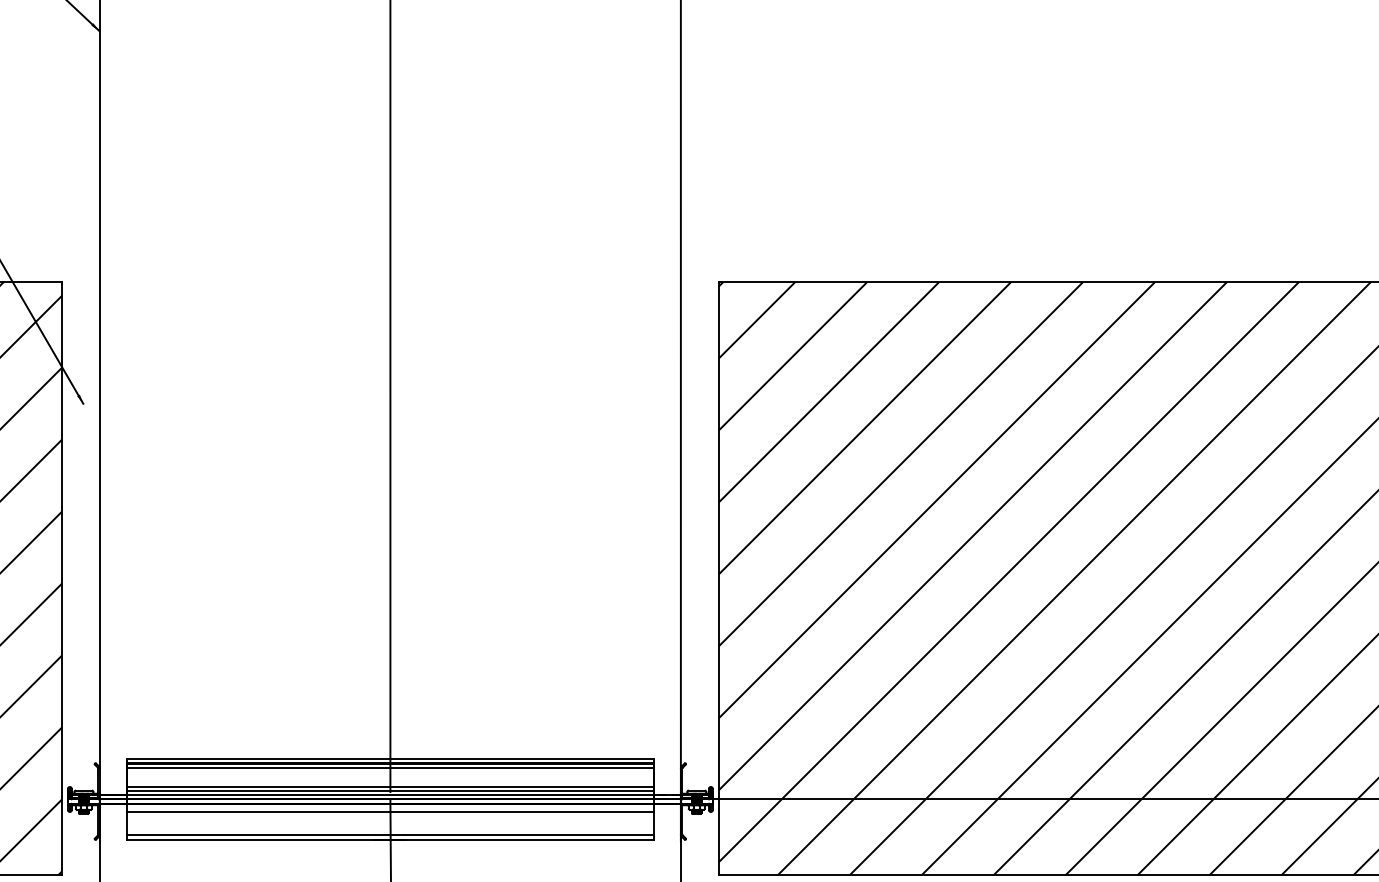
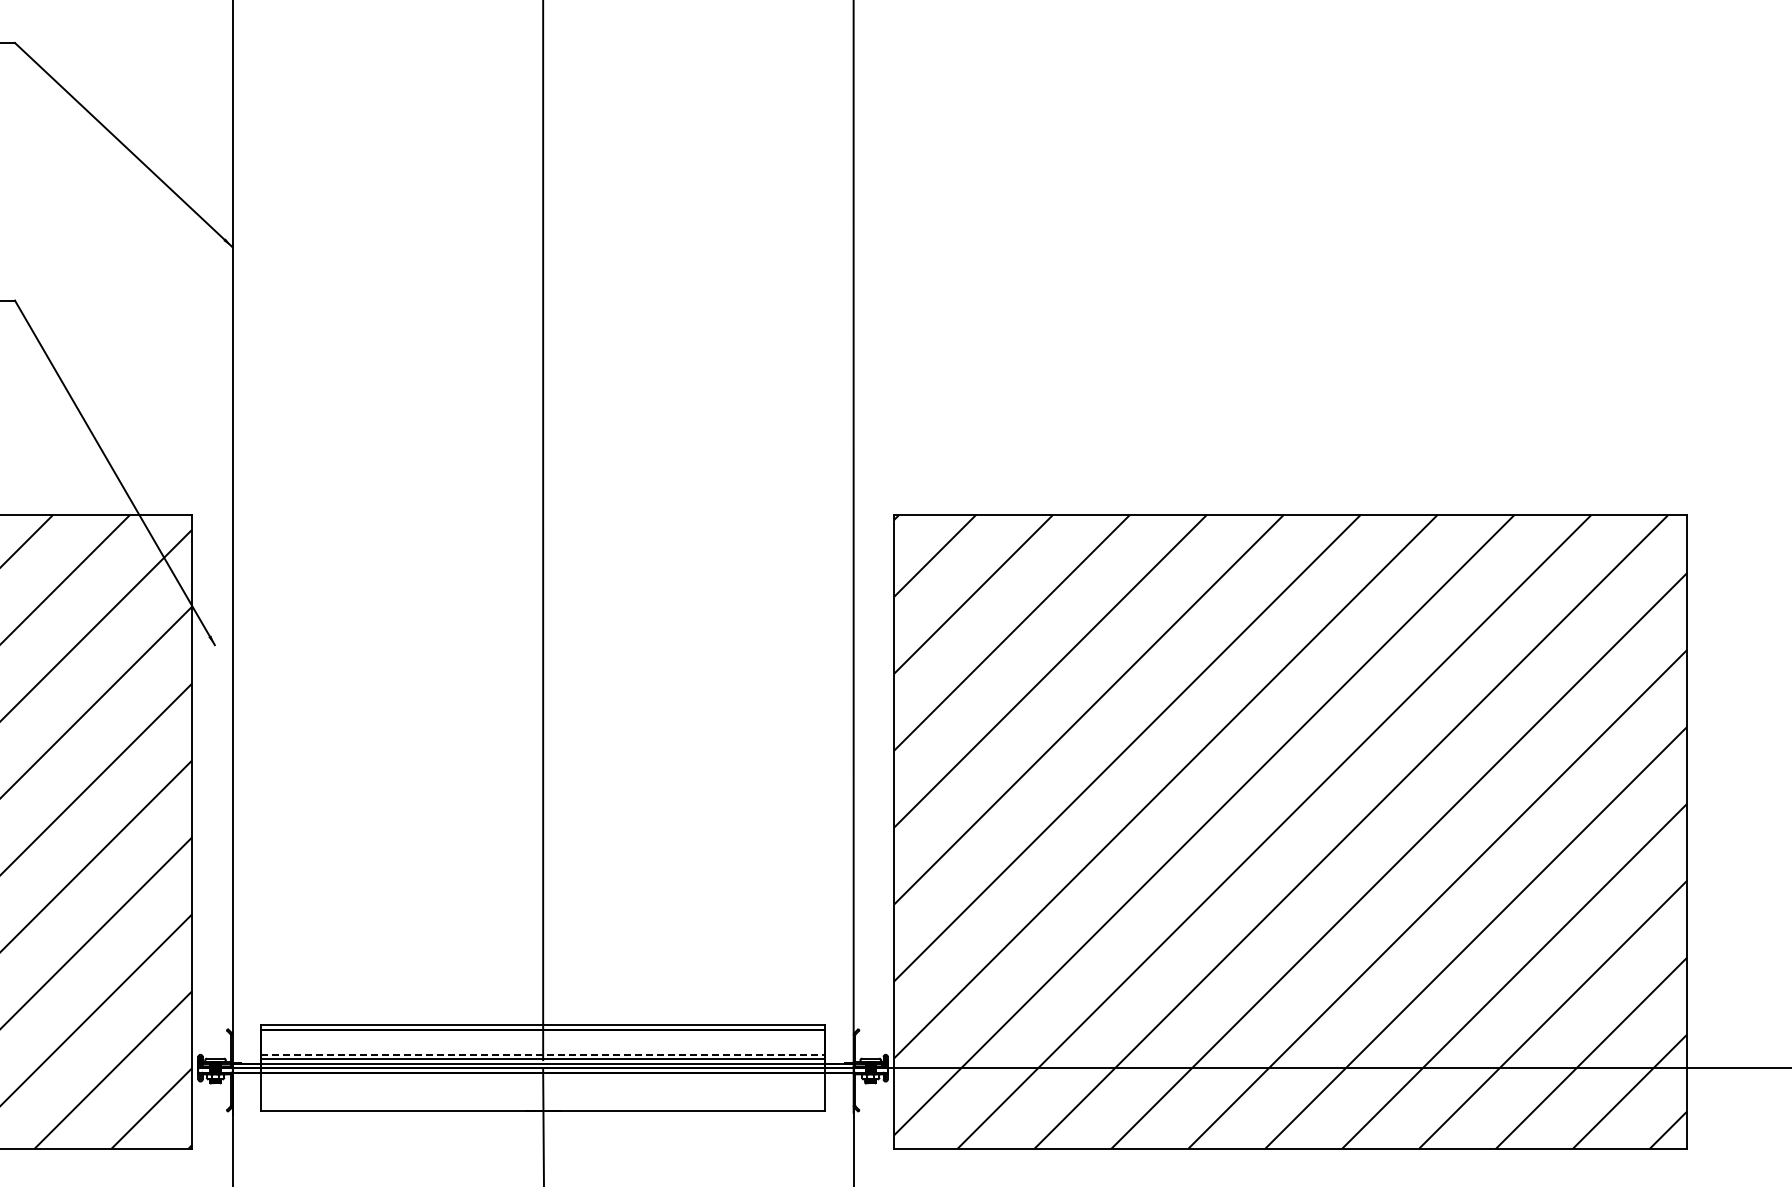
line: (389, 767) -> (542, 1034), removed
line: (390, 786) -> (543, 1054), solid -> dashed
line: (389, 811) -> (542, 1081), removed
line: (389, 835) -> (542, 1106), removed

